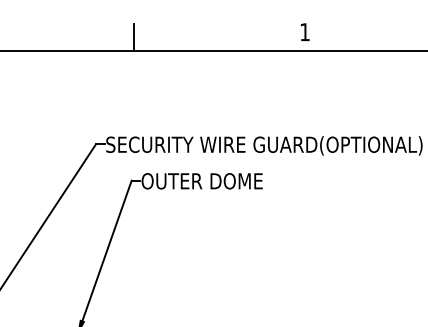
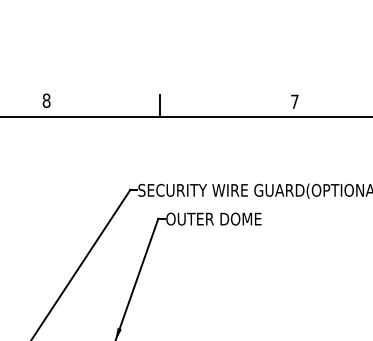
text: (304, 31) -> (294, 101), 1 -> 7

